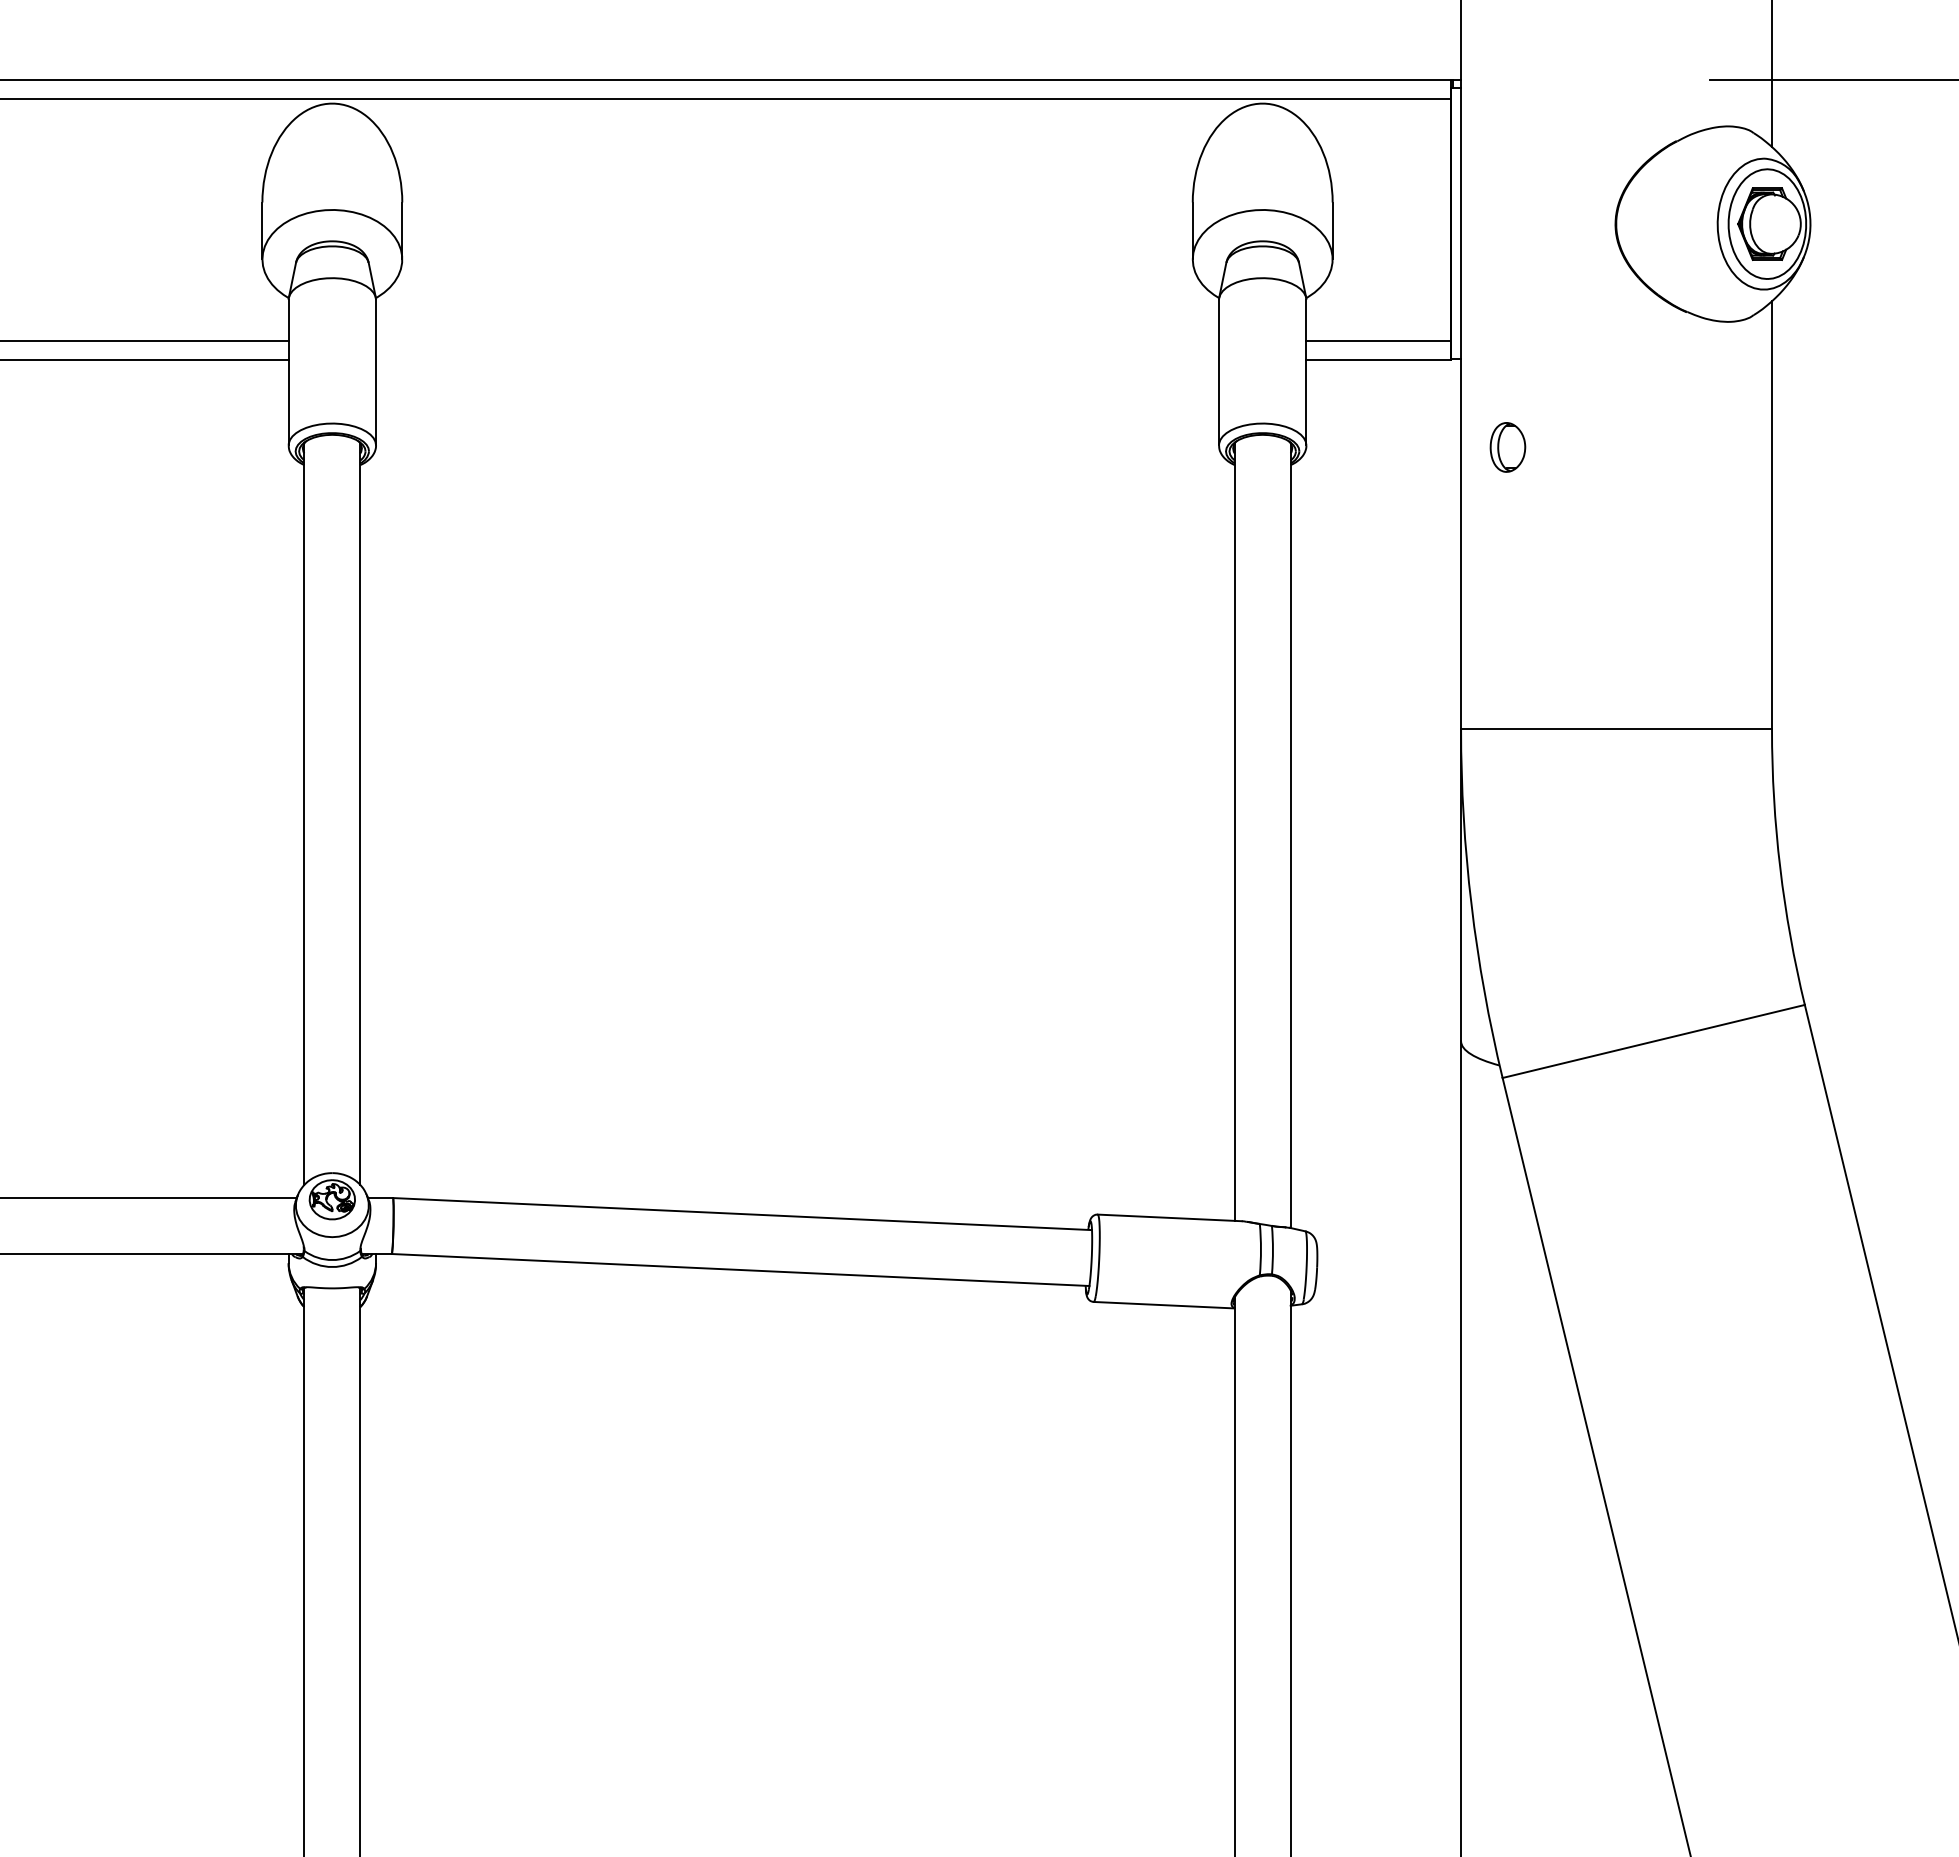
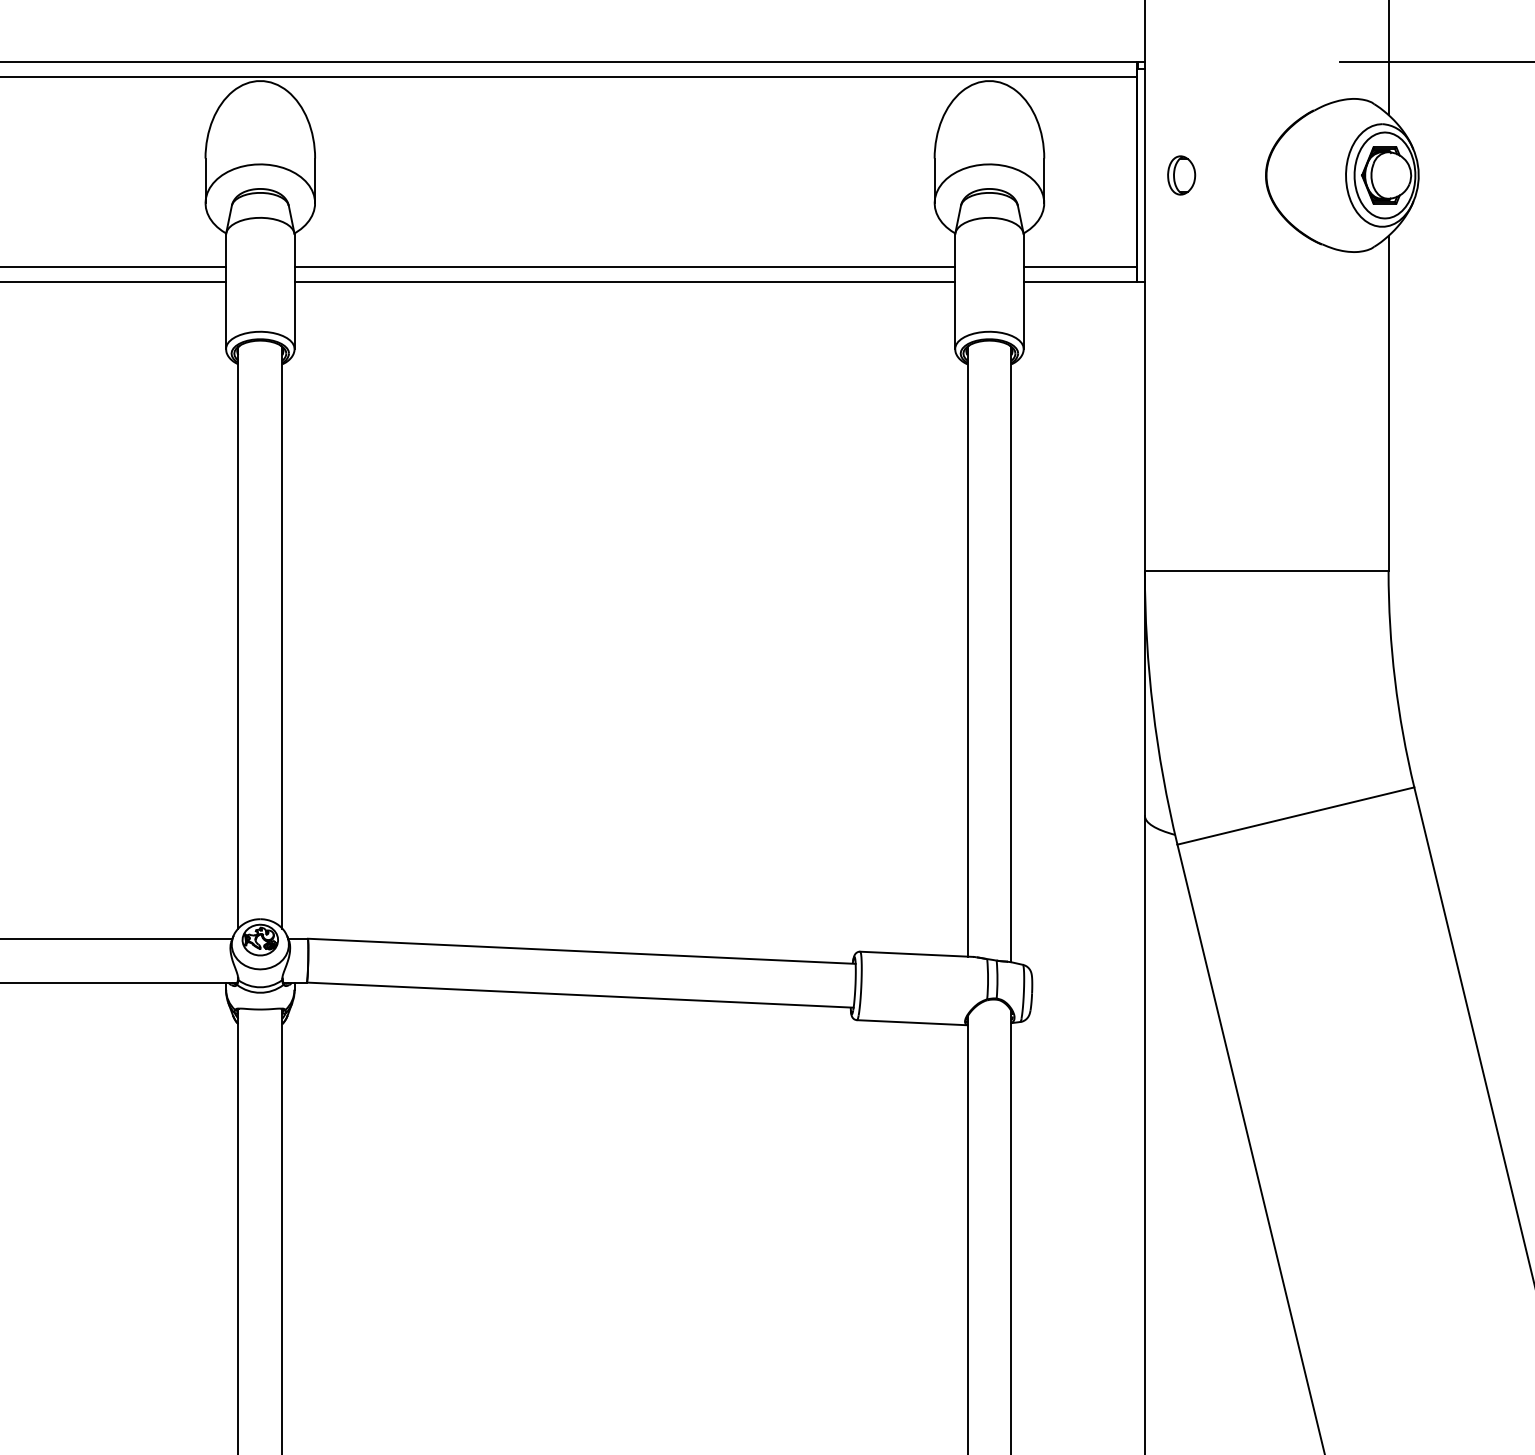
line: (797, 341) -> (624, 267), added
line: (797, 360) -> (624, 282), added
part: (1507, 447) -> (1181, 175), moved

